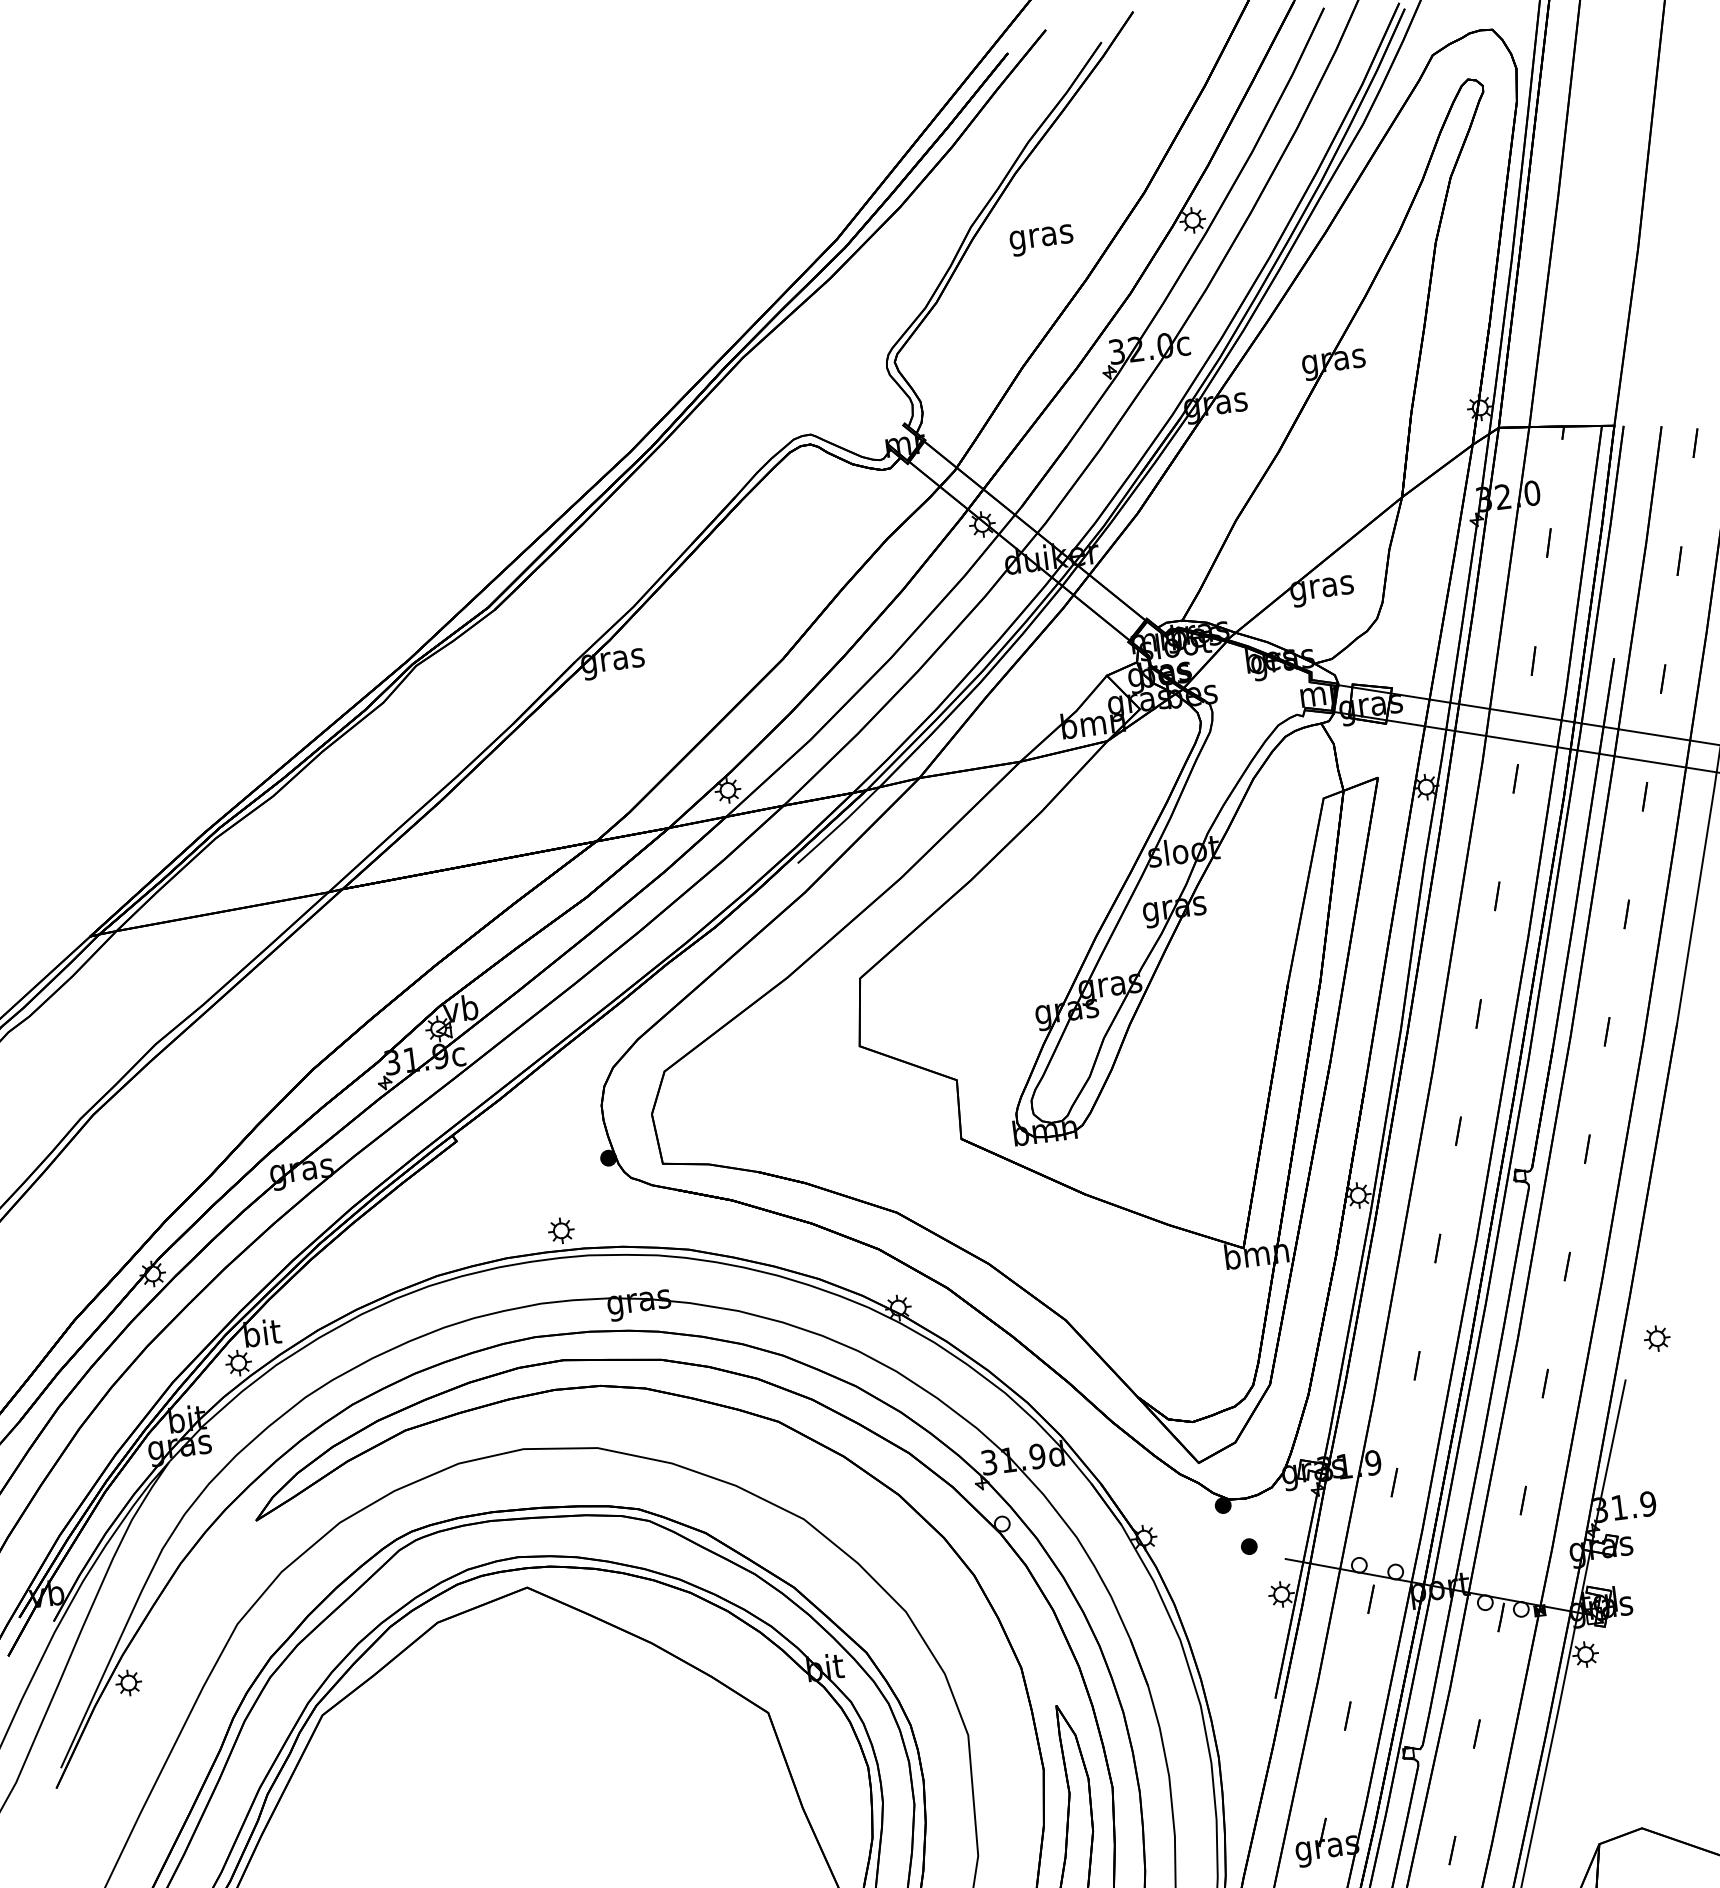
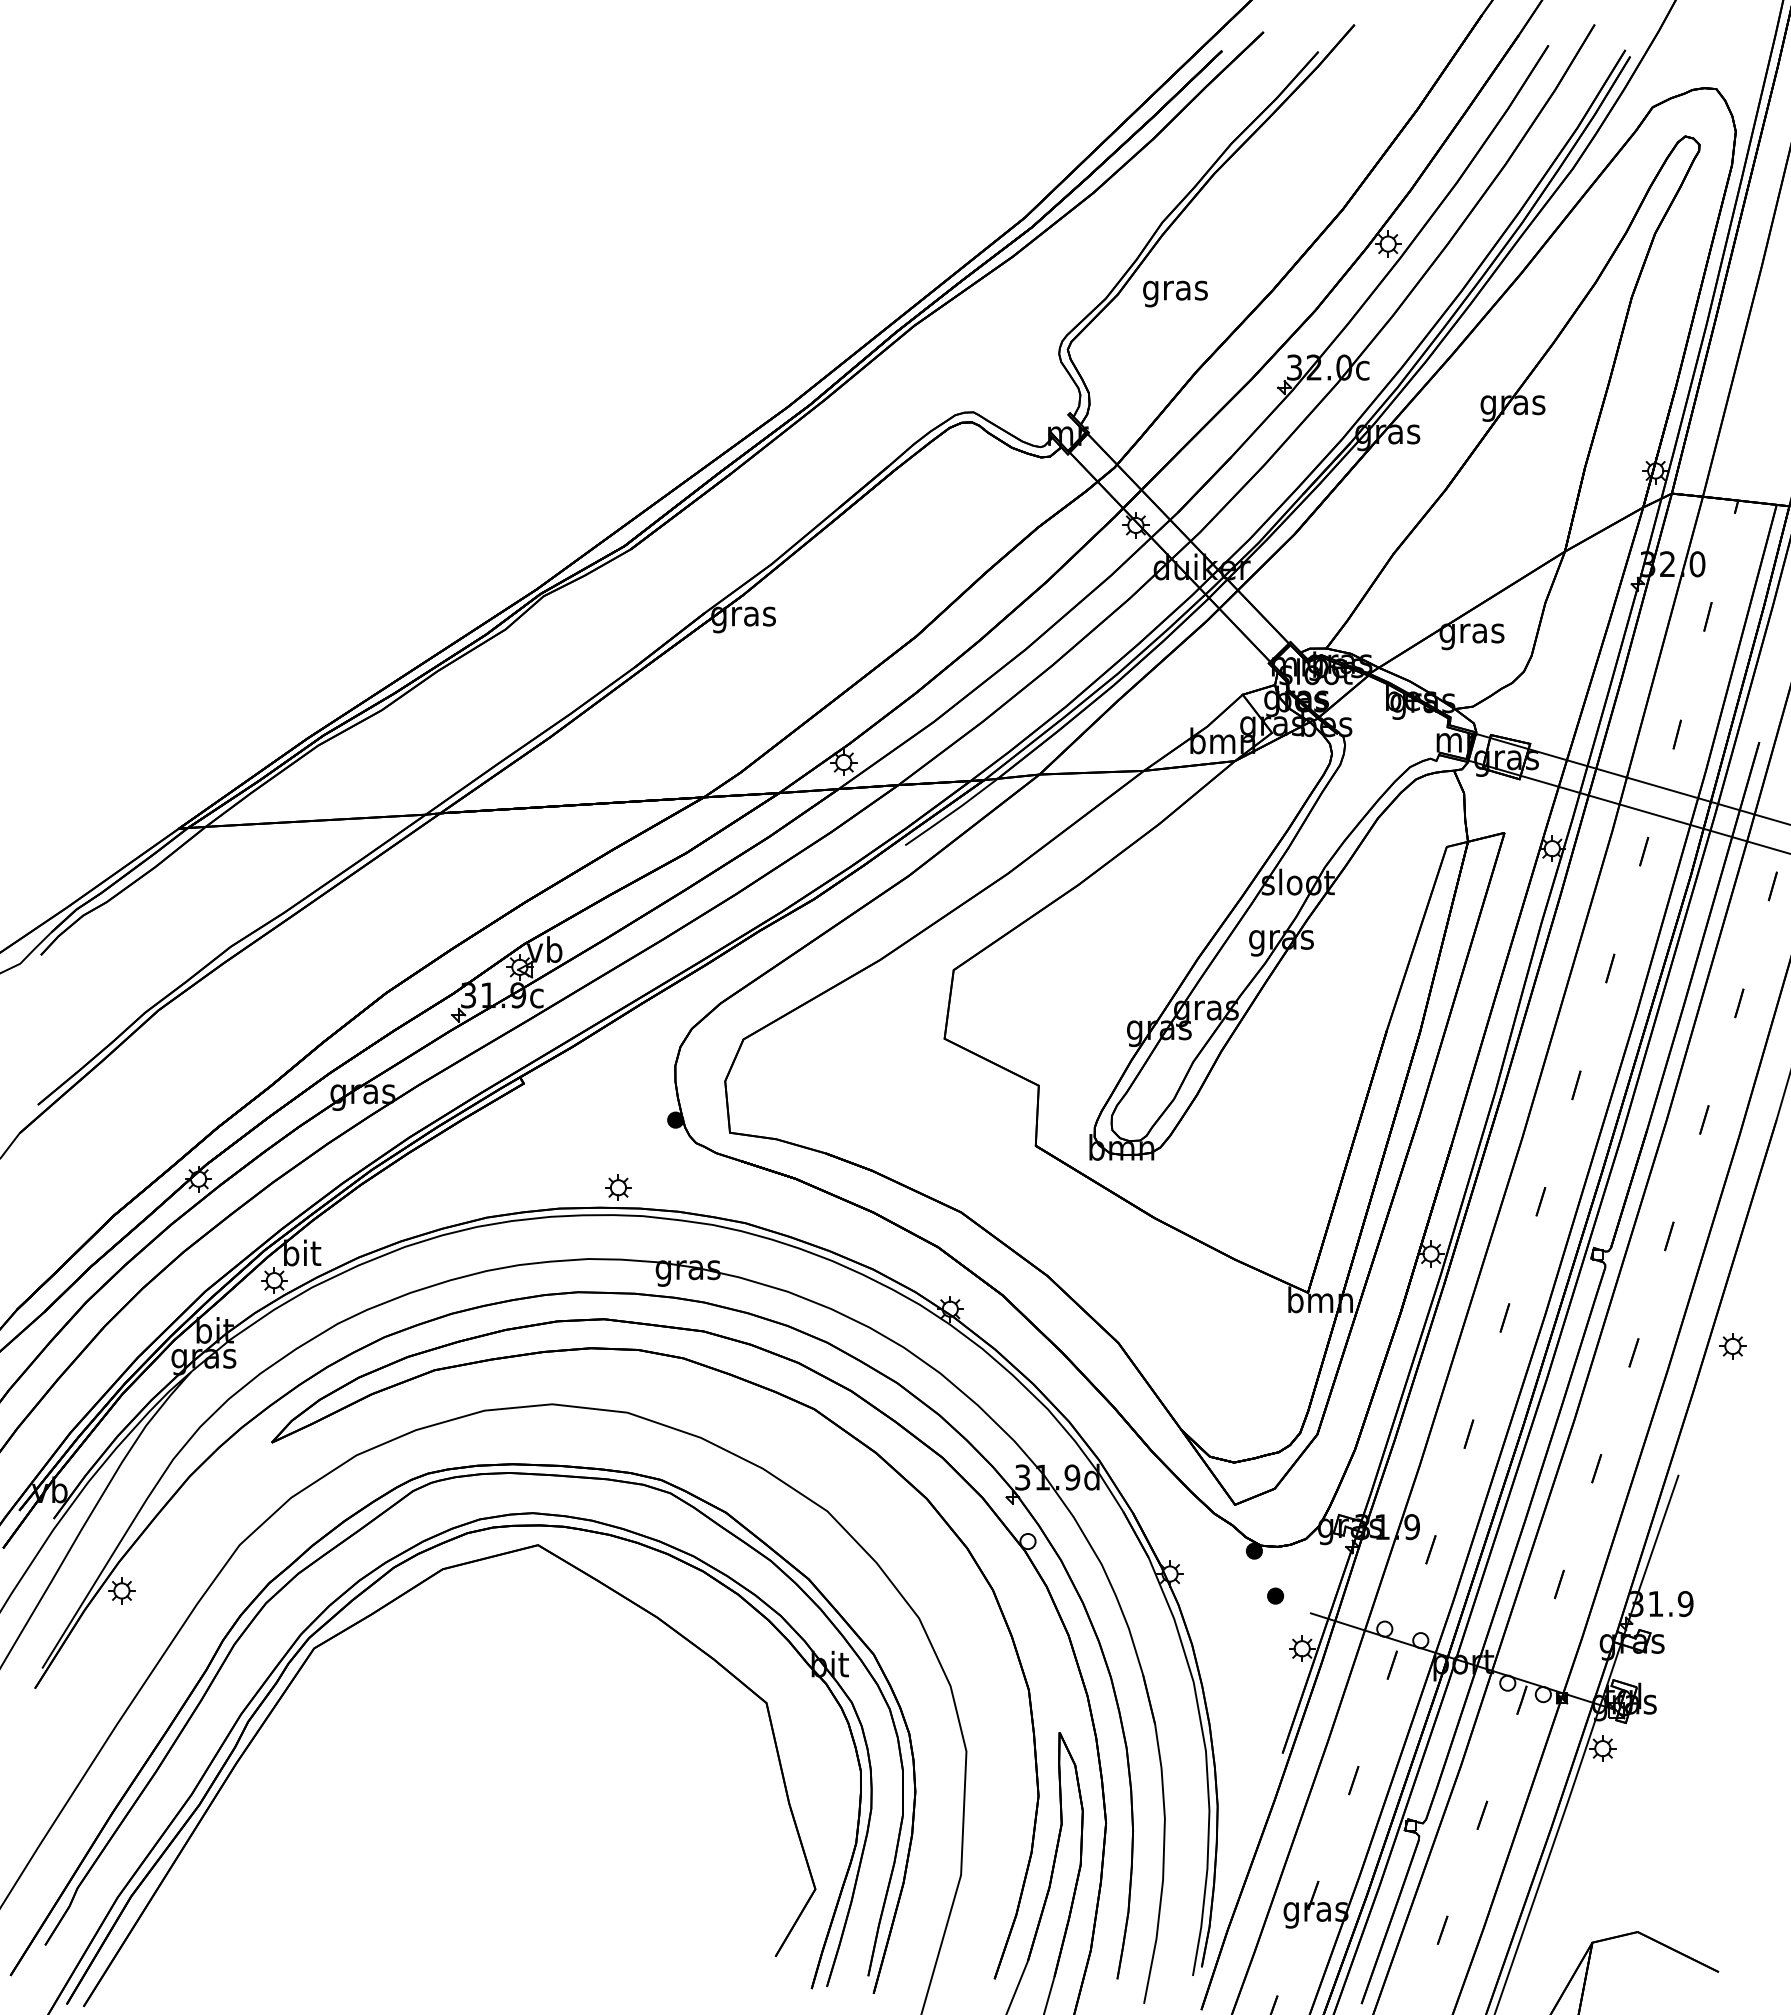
text: (1041, 239) -> (1175, 293), moved
part: (1656, 1338) -> (1732, 1346), moved

